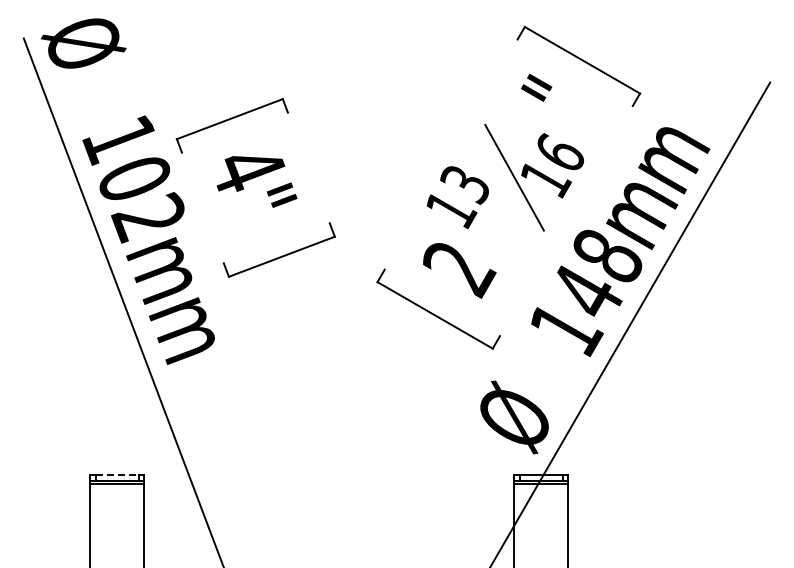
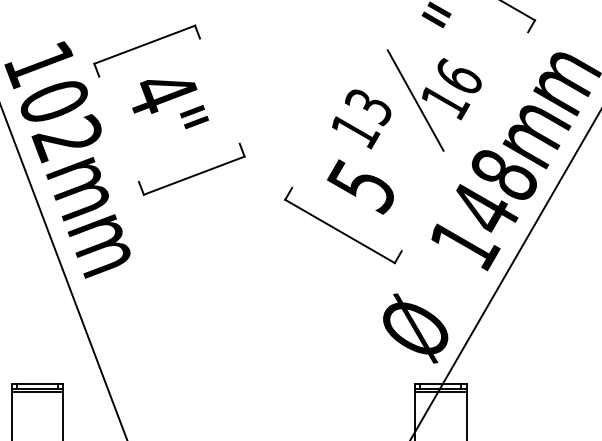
text: (458, 268) -> (362, 186), 2 -> 5
line: (117, 475) -> (37, 383), dashed -> solid

